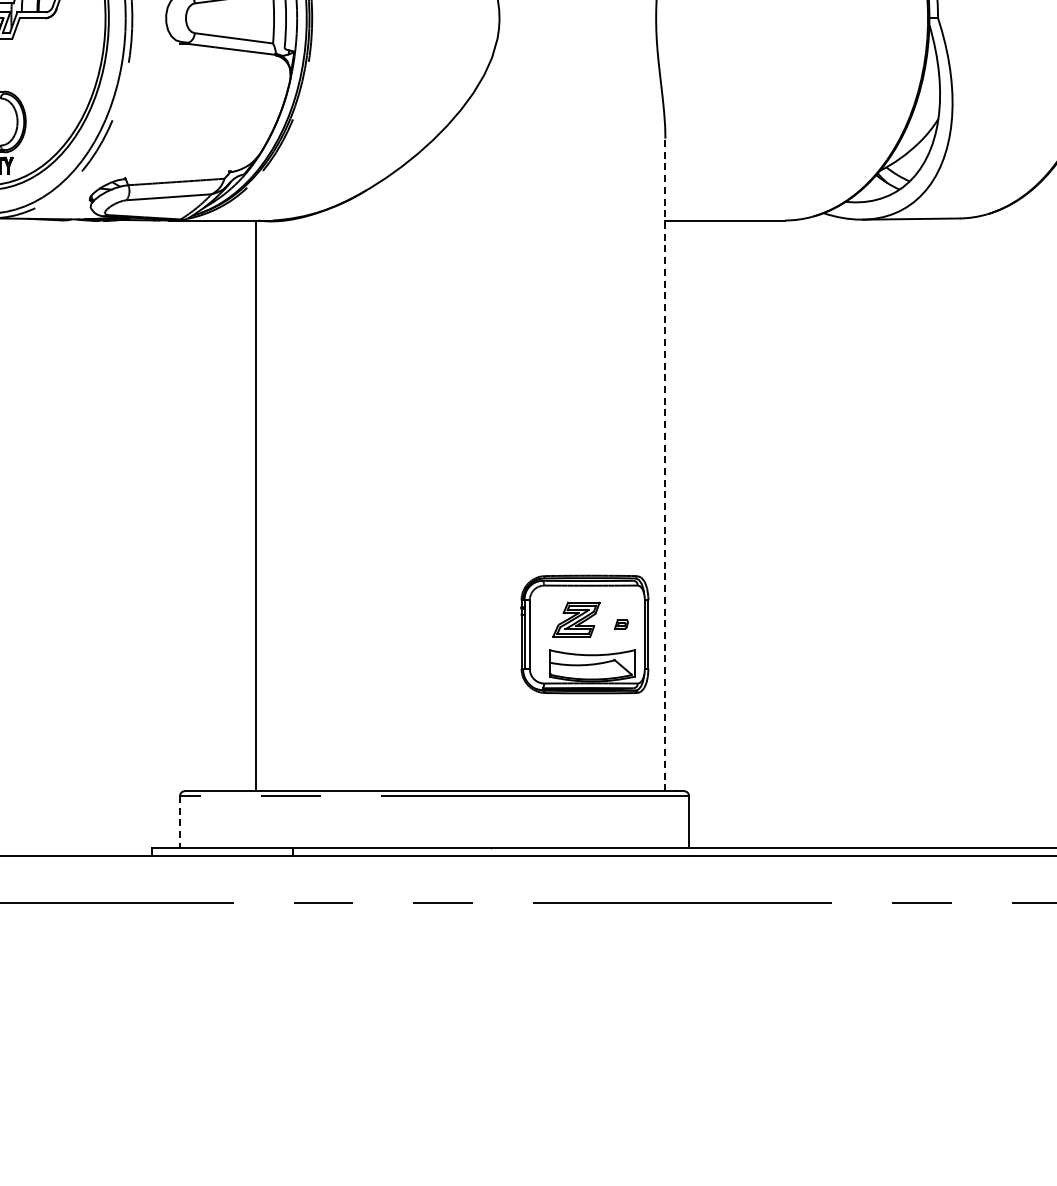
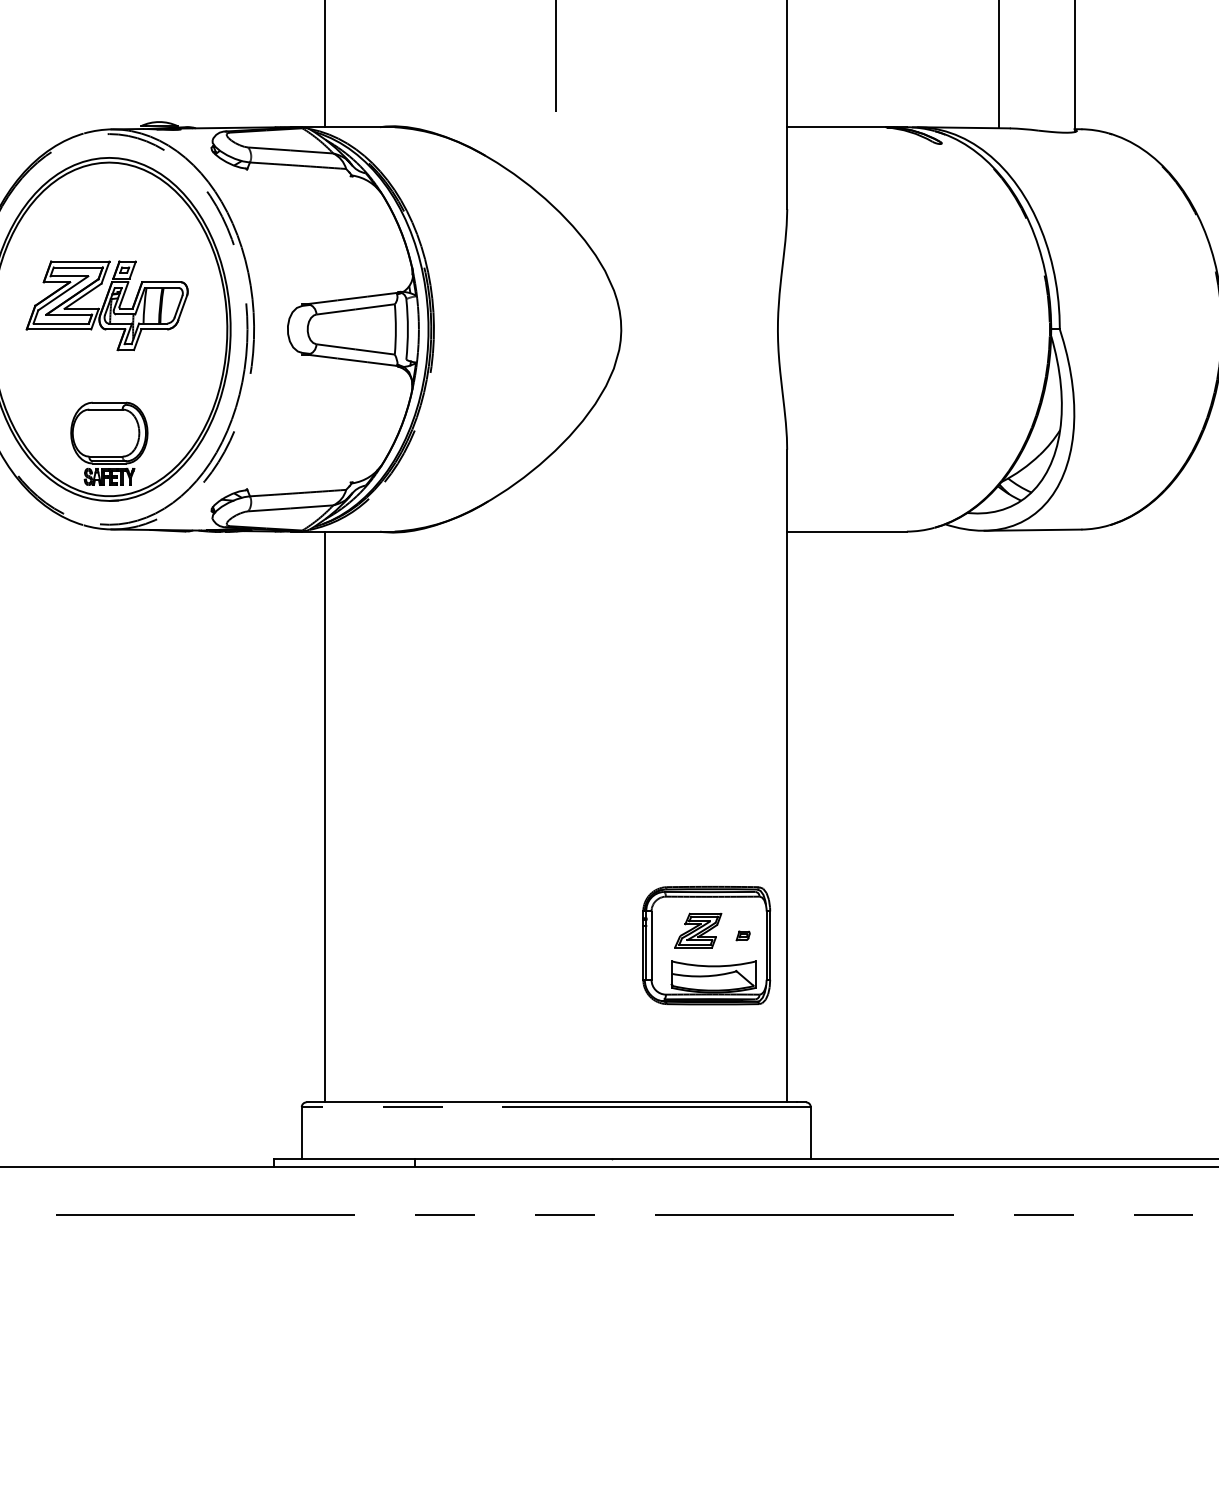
line: (665, 464) -> (787, 775), dashed -> solid
line: (255, 505) -> (325, 816), moved
line: (179, 822) -> (301, 1133), dashed -> solid

